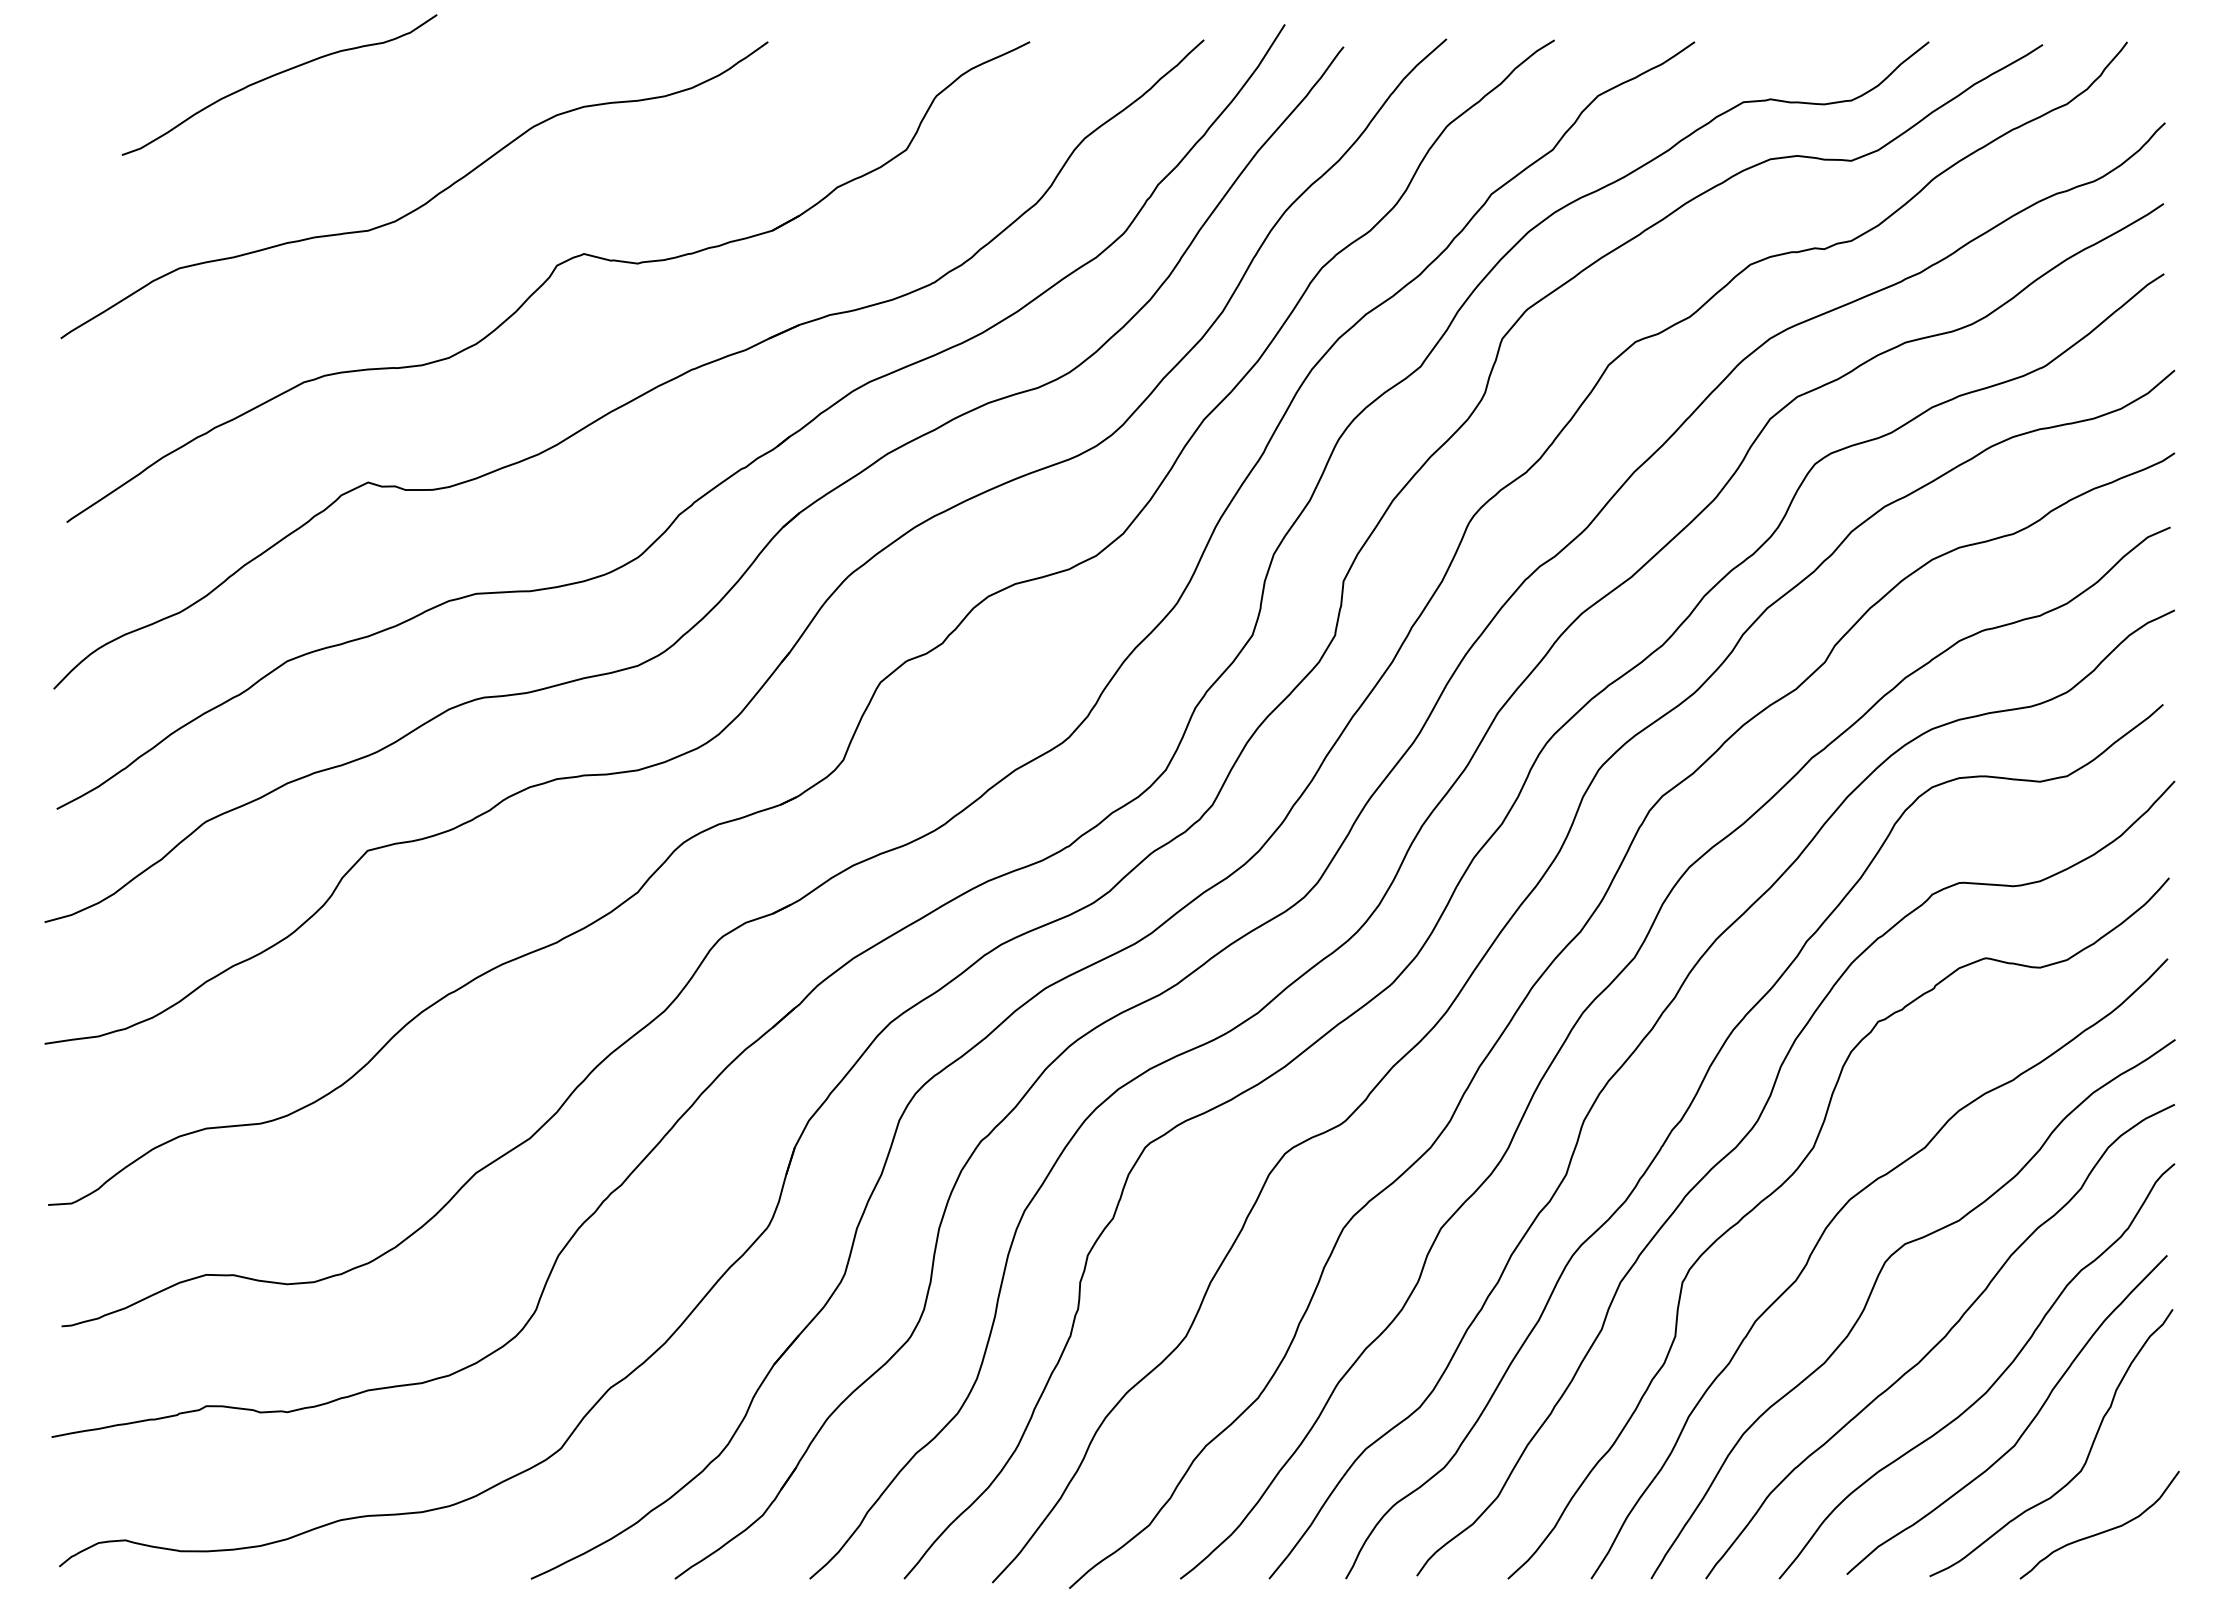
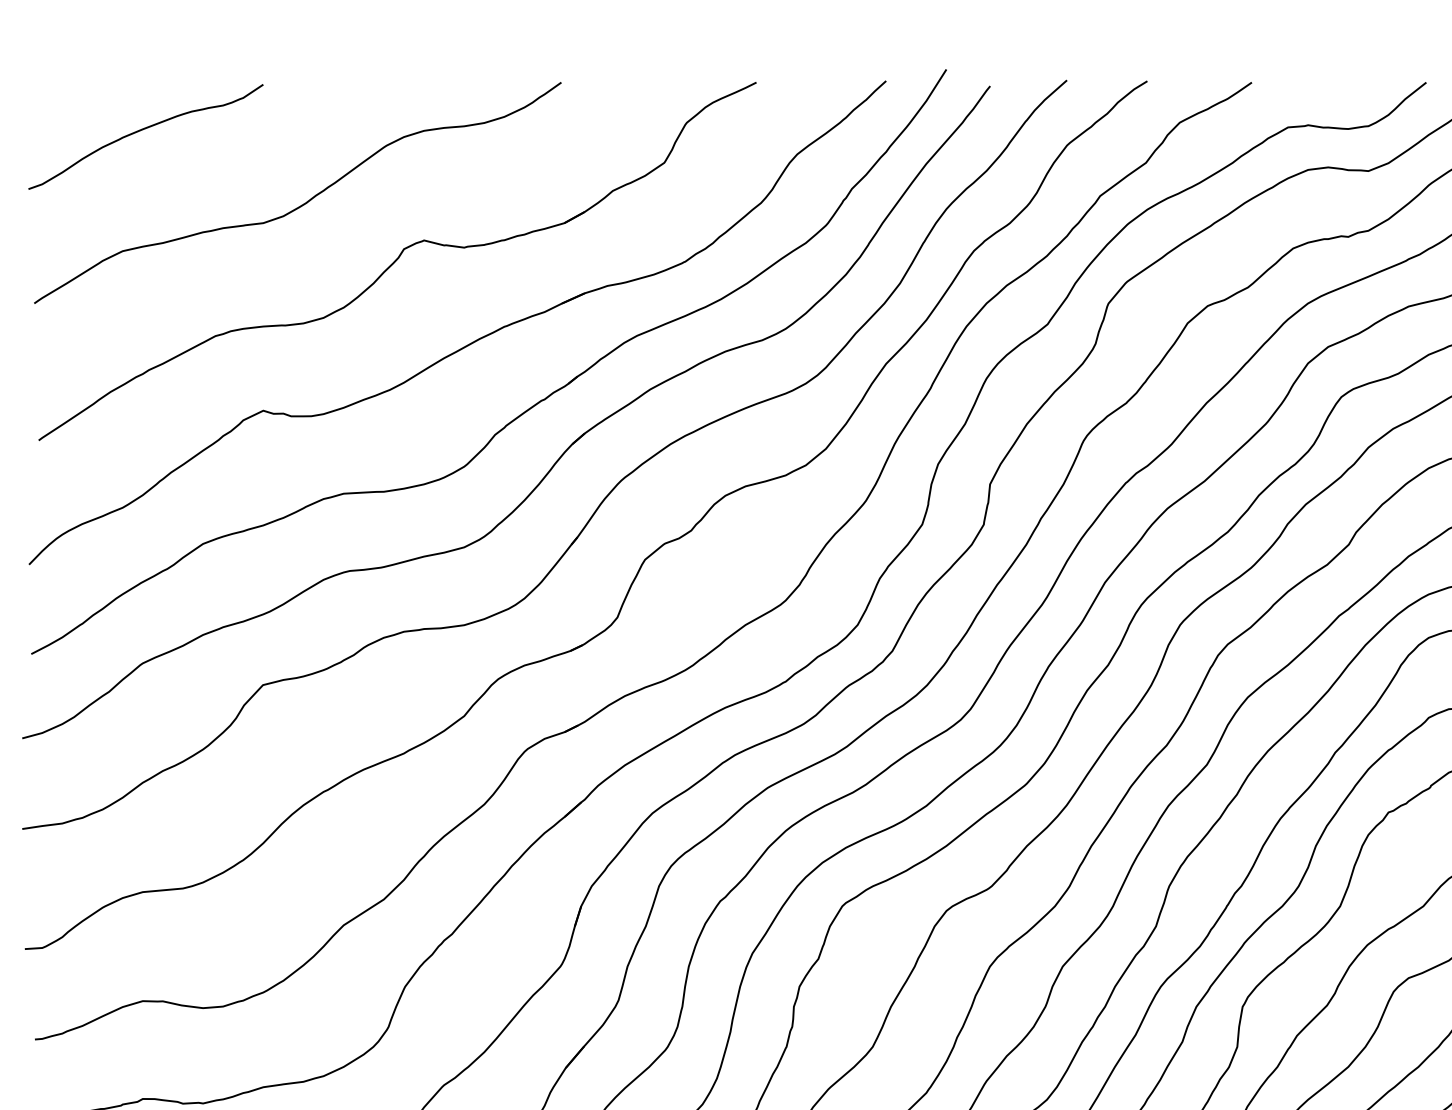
curve: (274, 76) -> (142, 130), moved

